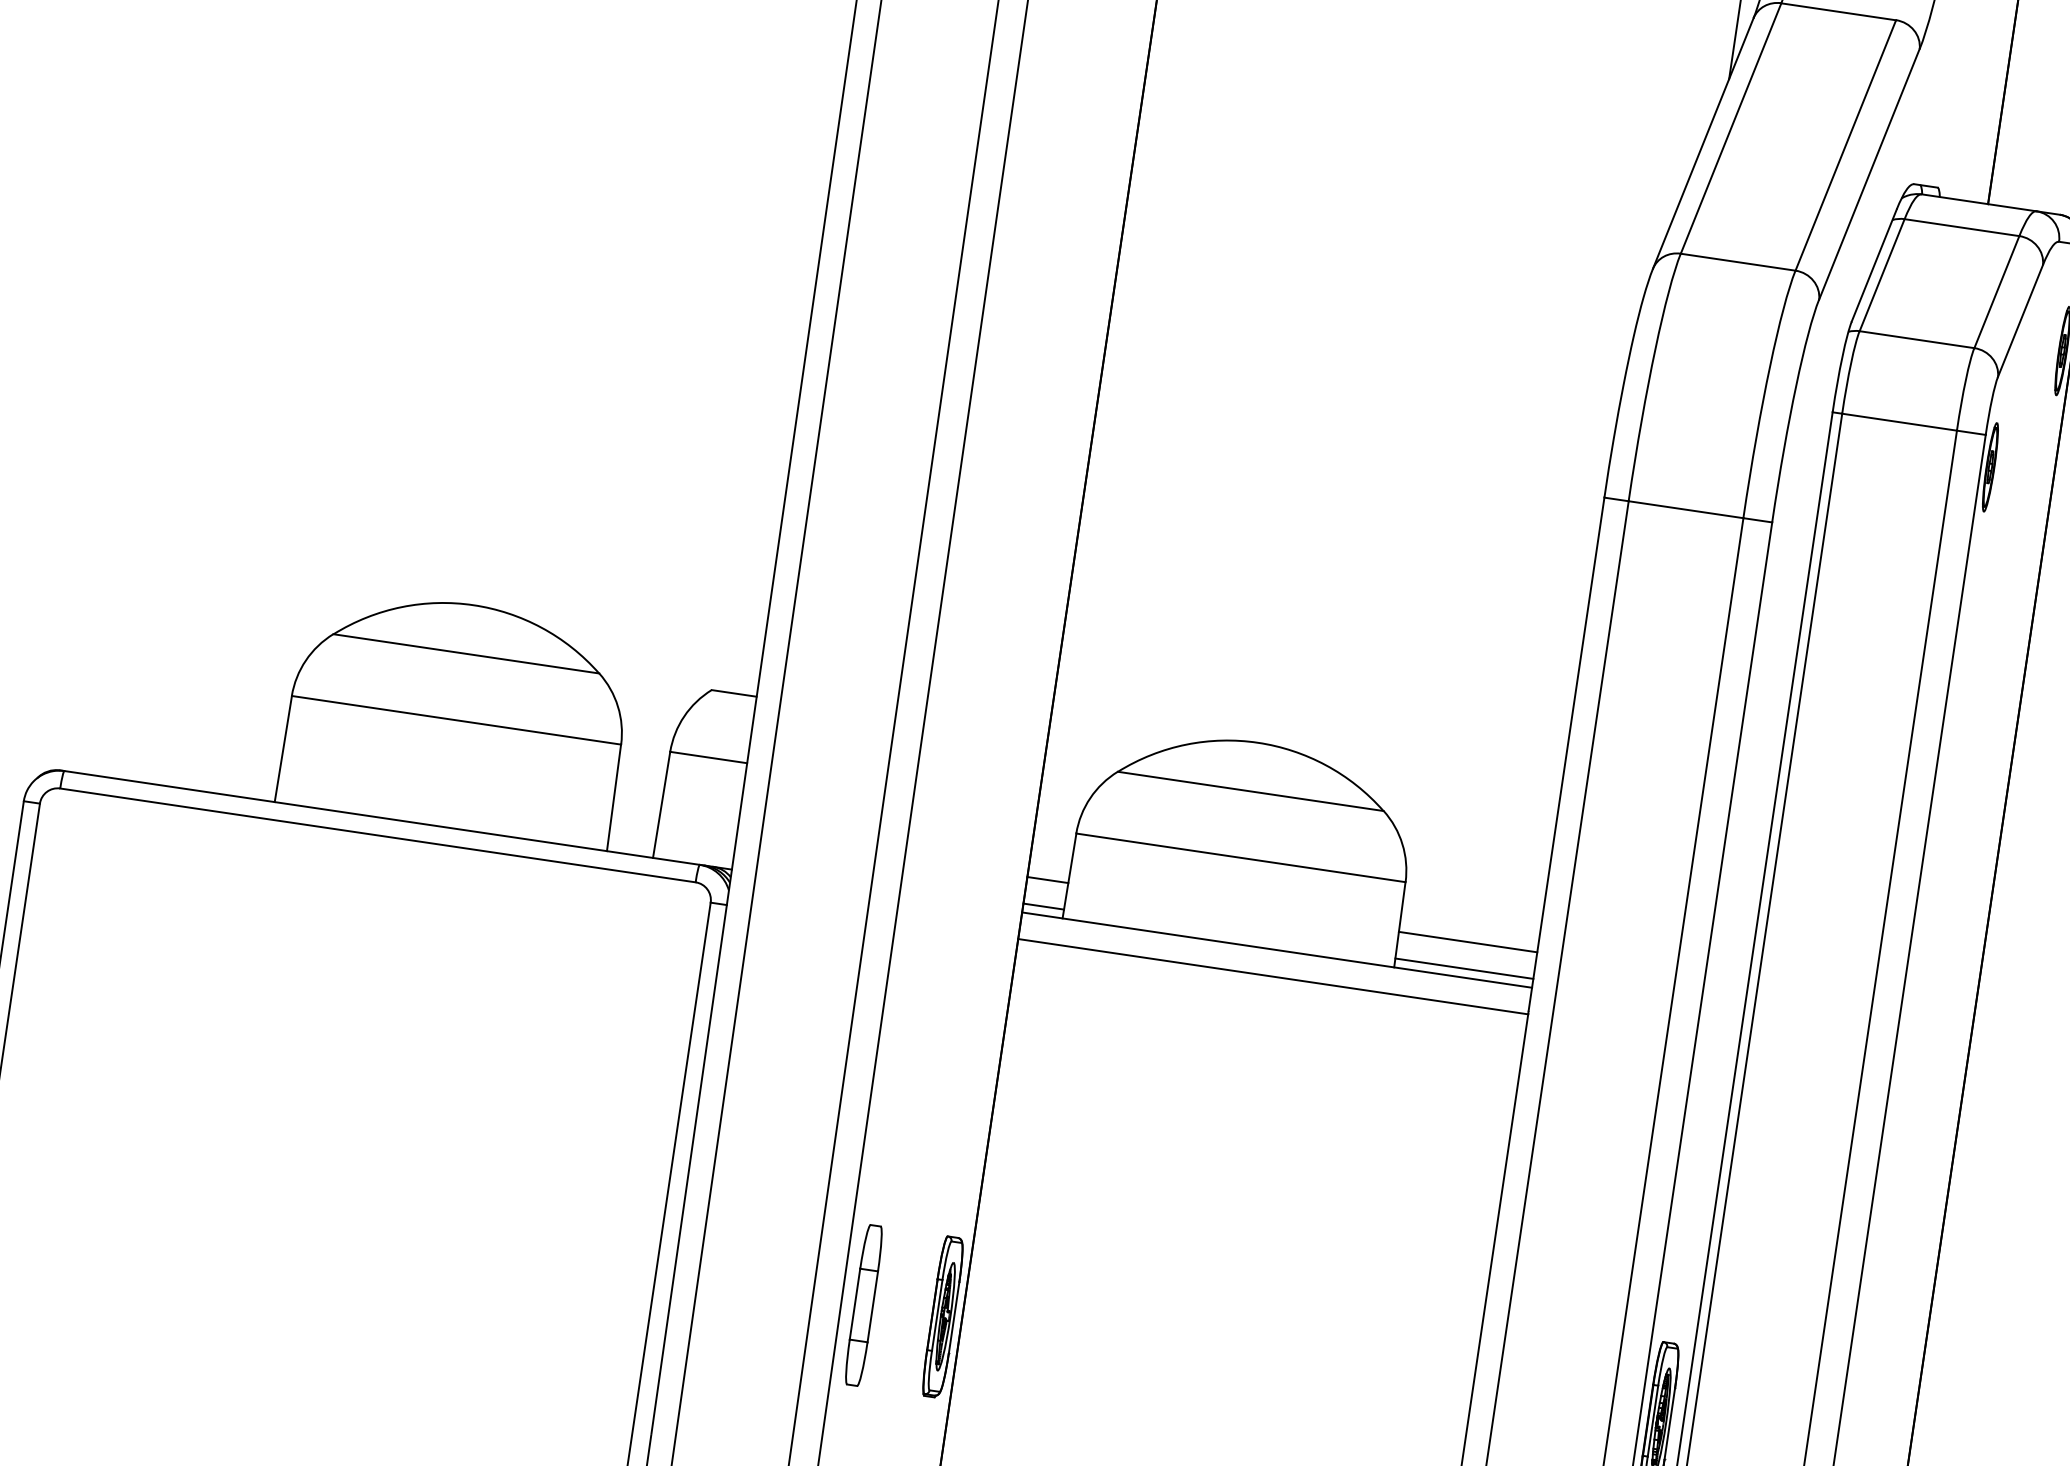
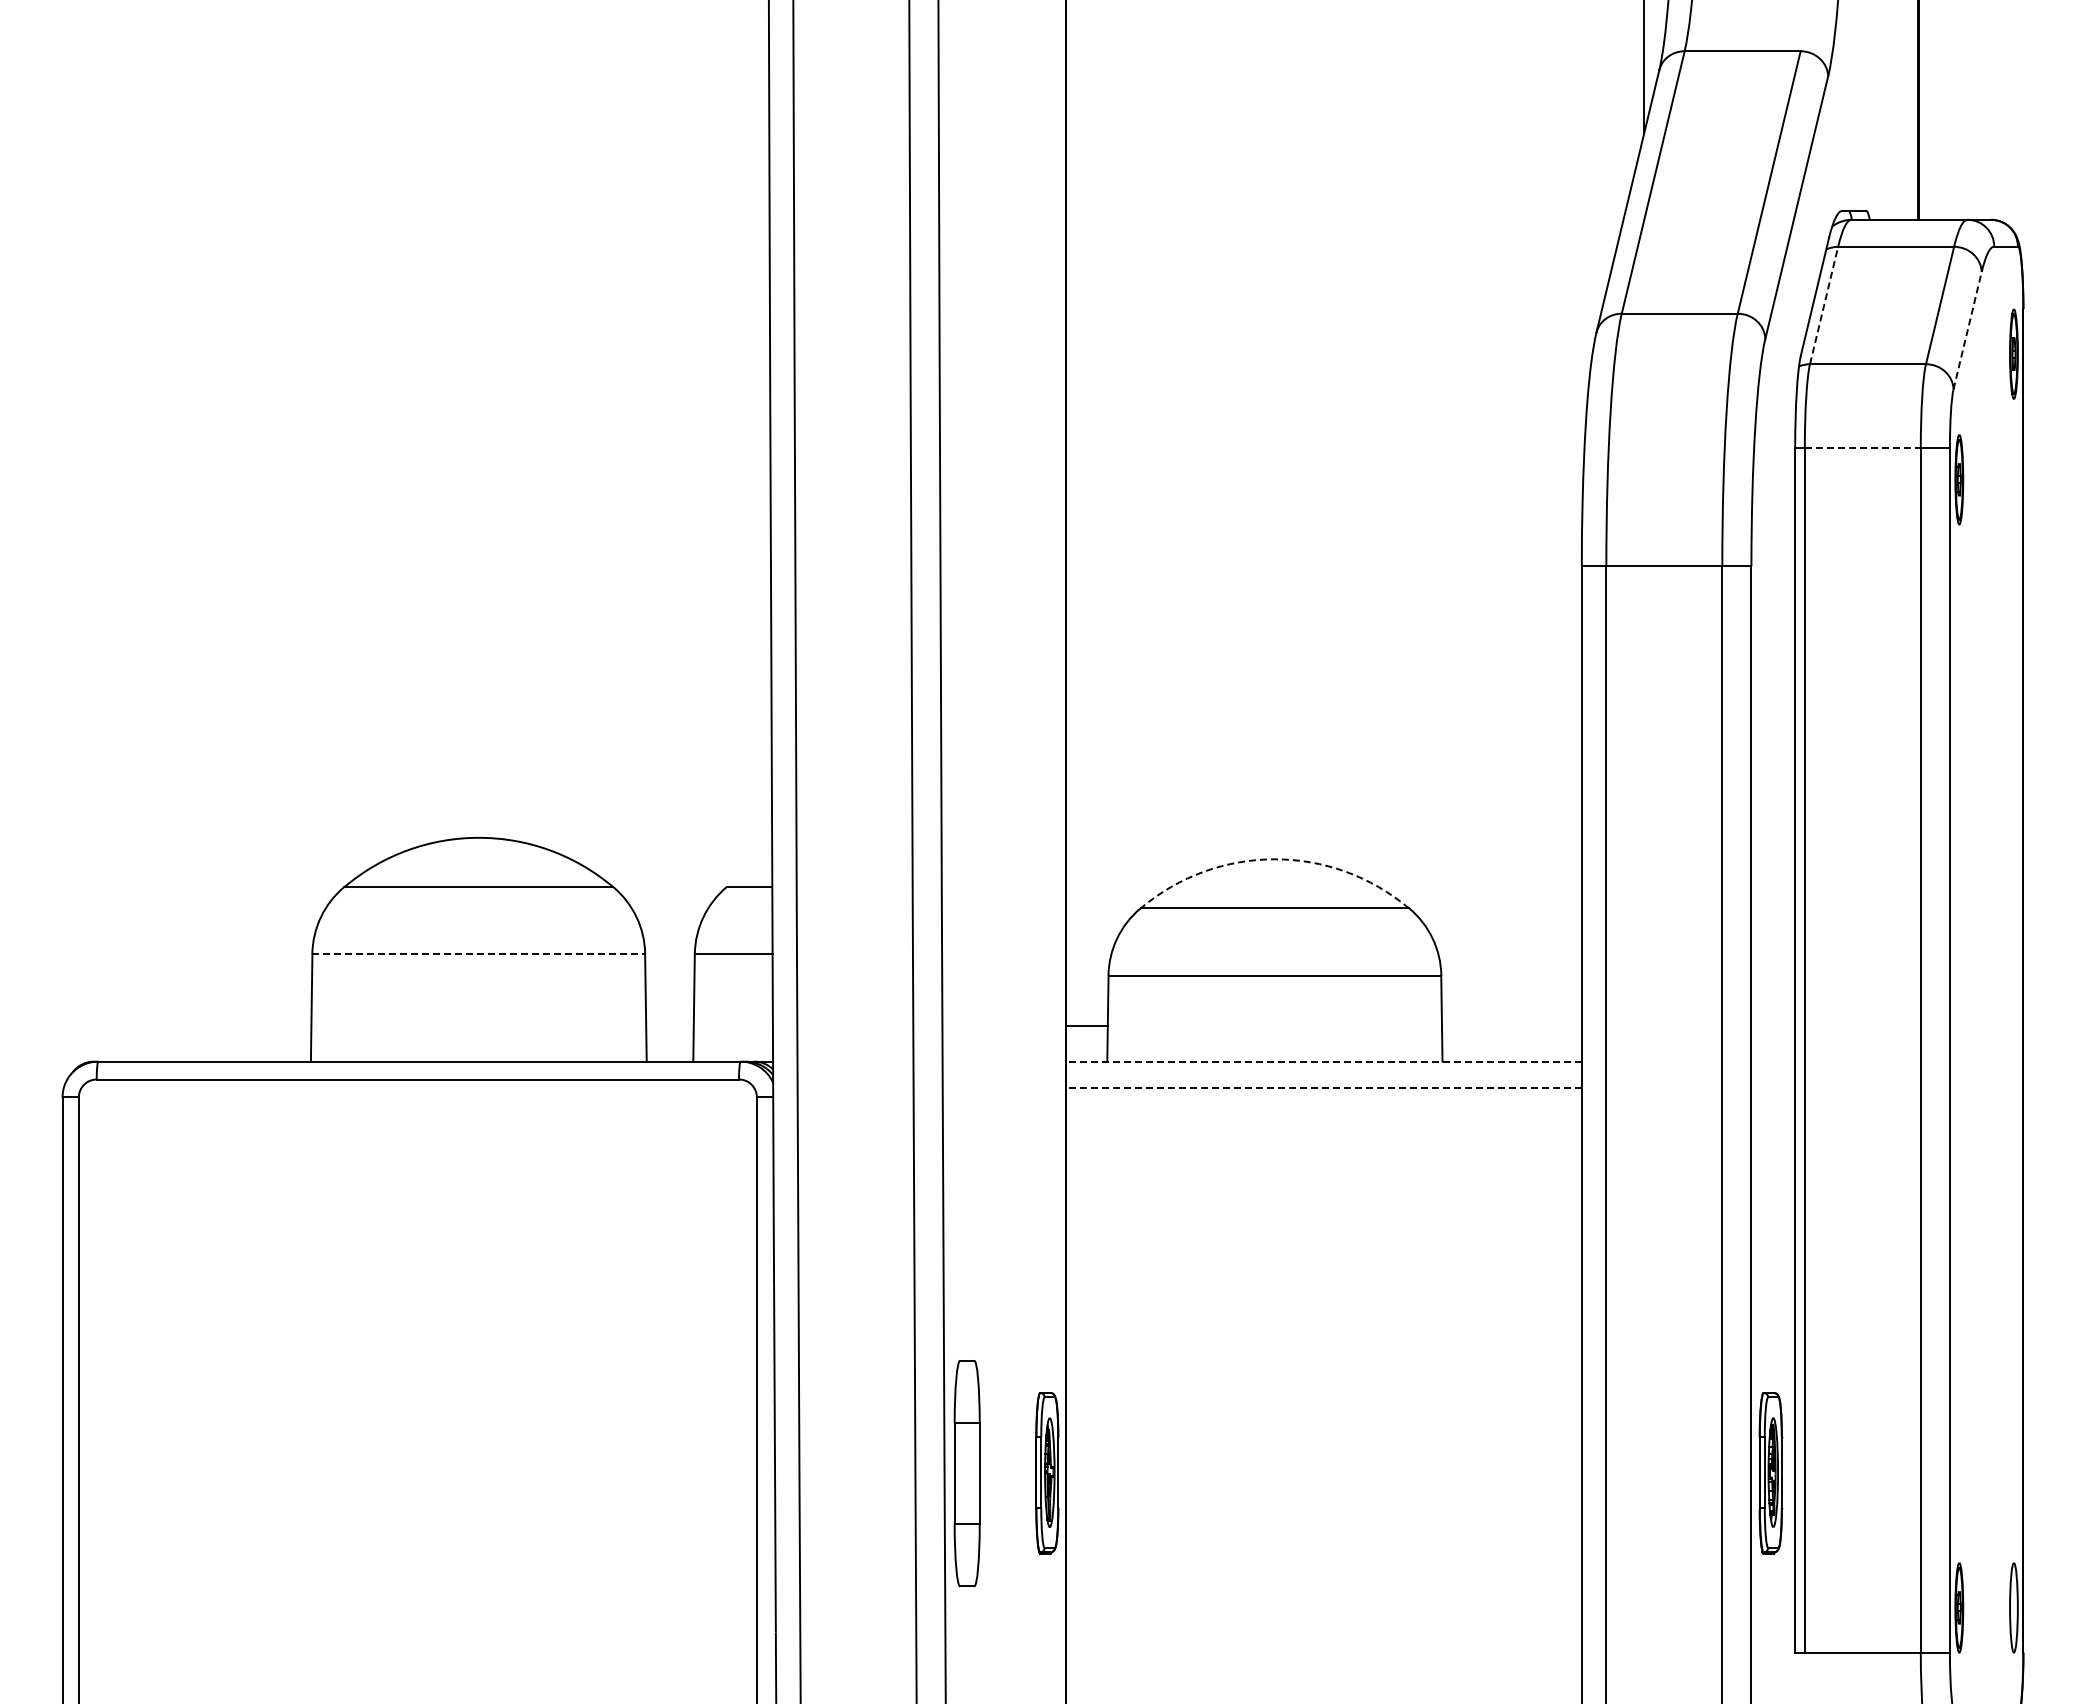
line: (1882, 275) -> (1824, 305), solid -> dashed
line: (2020, 320) -> (1967, 330), solid -> dashed
line: (1899, 422) -> (1862, 448), solid -> dashed
line: (457, 720) -> (479, 954), solid -> dashed
arc: (1257, 742) -> (1274, 859), solid -> dashed
line: (1043, 906) -> (1086, 1052), removed
line: (1467, 941) -> (1511, 1025), removed
line: (1277, 950) -> (1324, 1061), solid -> dashed
line: (1463, 968) -> (1511, 1052), removed
line: (1273, 976) -> (1324, 1088), solid -> dashed
part: (864, 1305) -> (967, 1473), size x1.4

